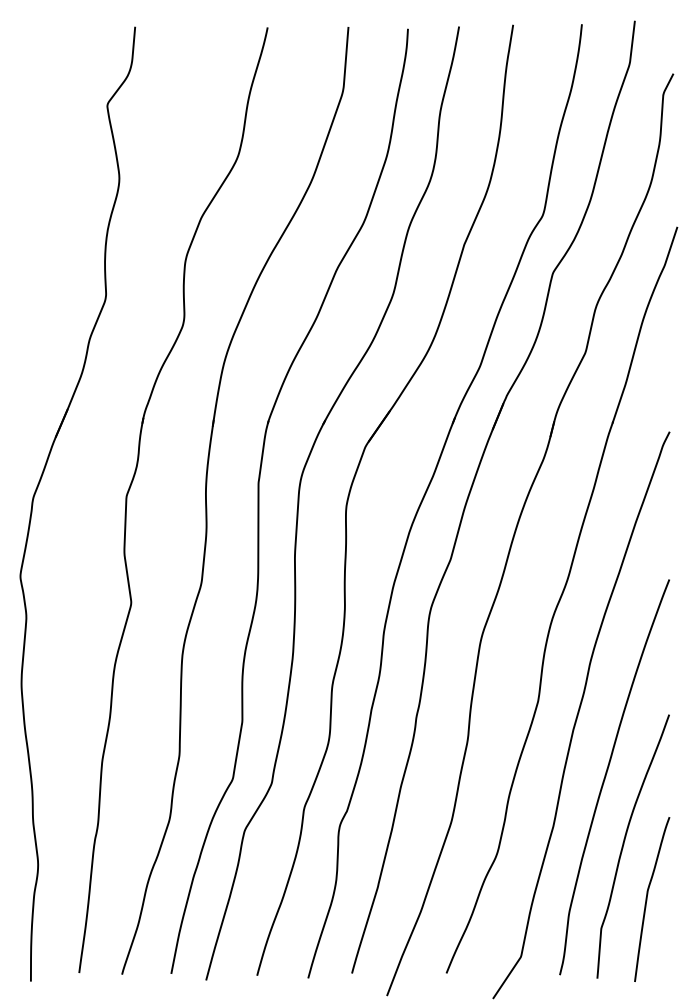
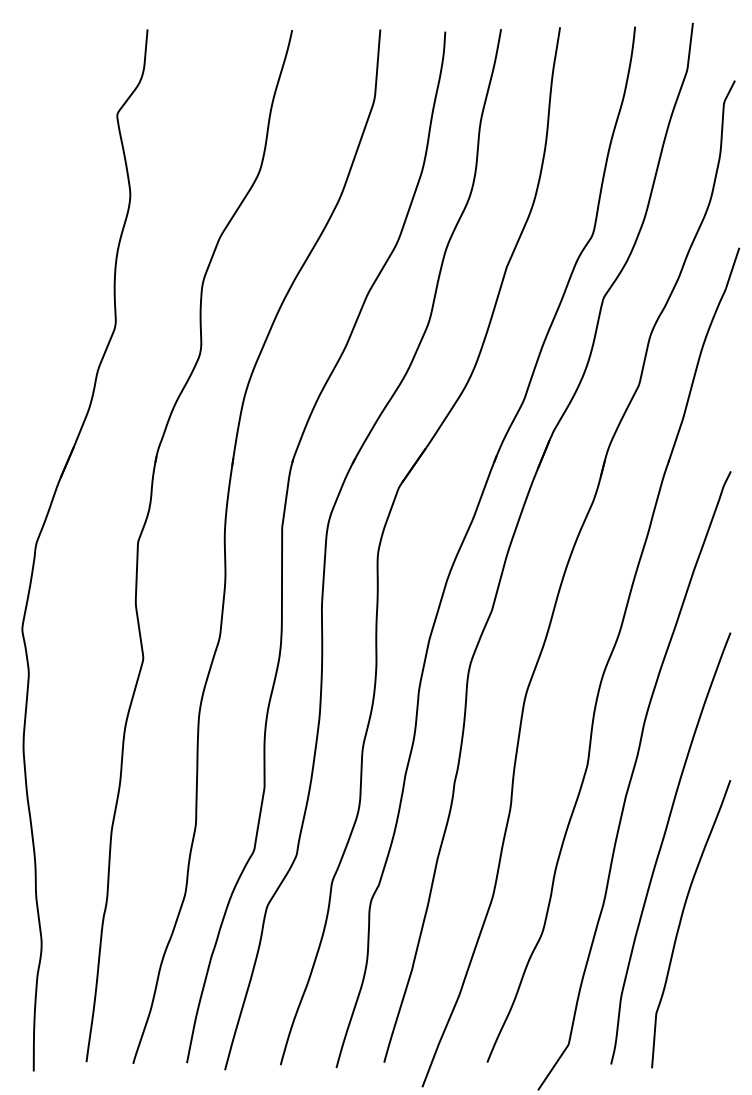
curve: (647, 899) -> (706, 981), removed

